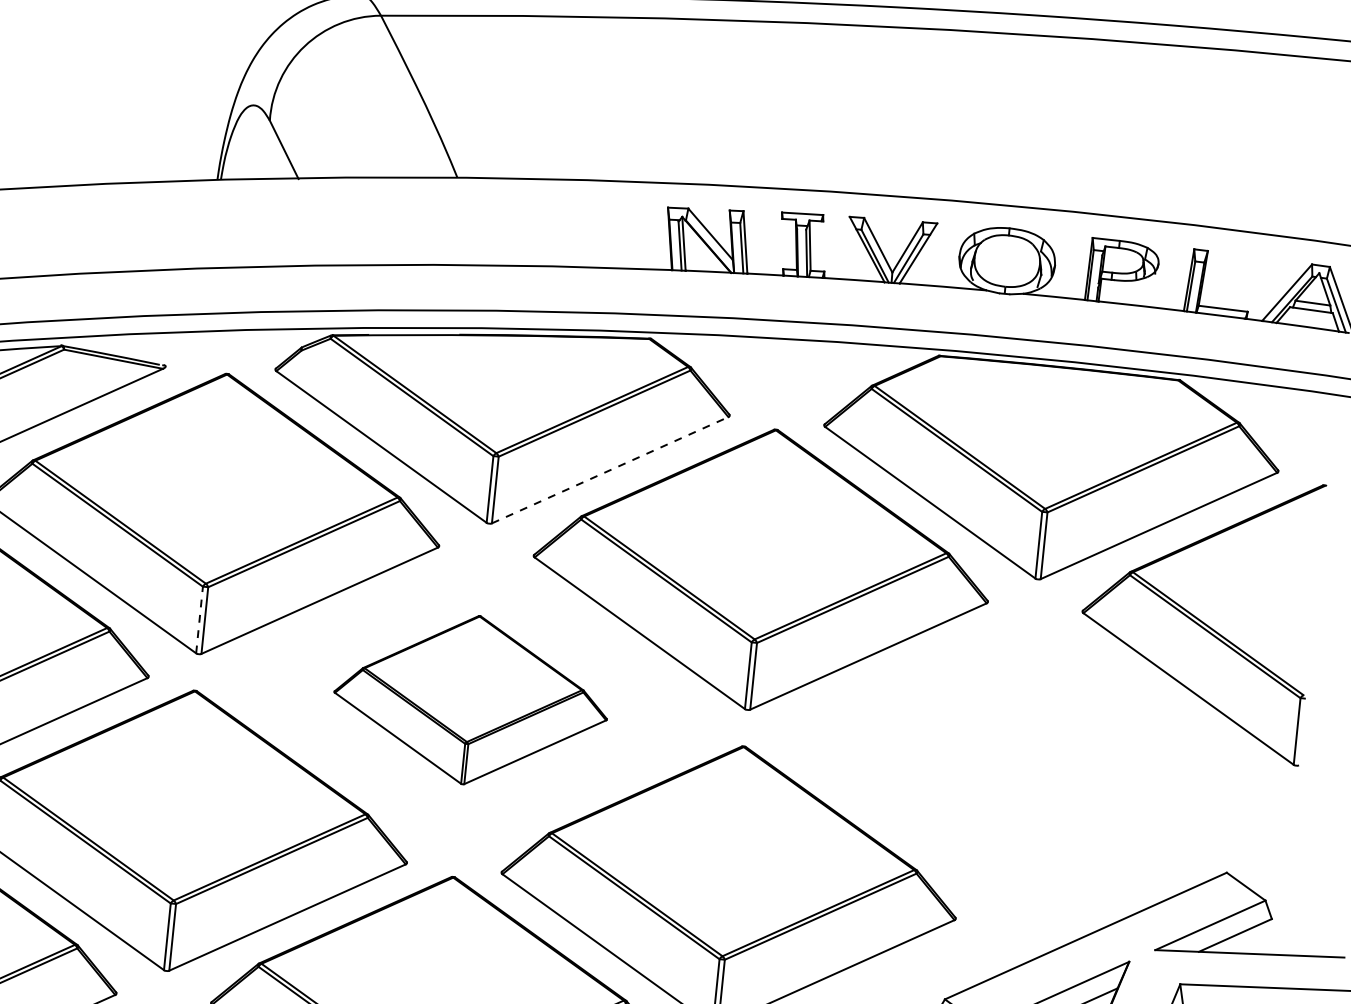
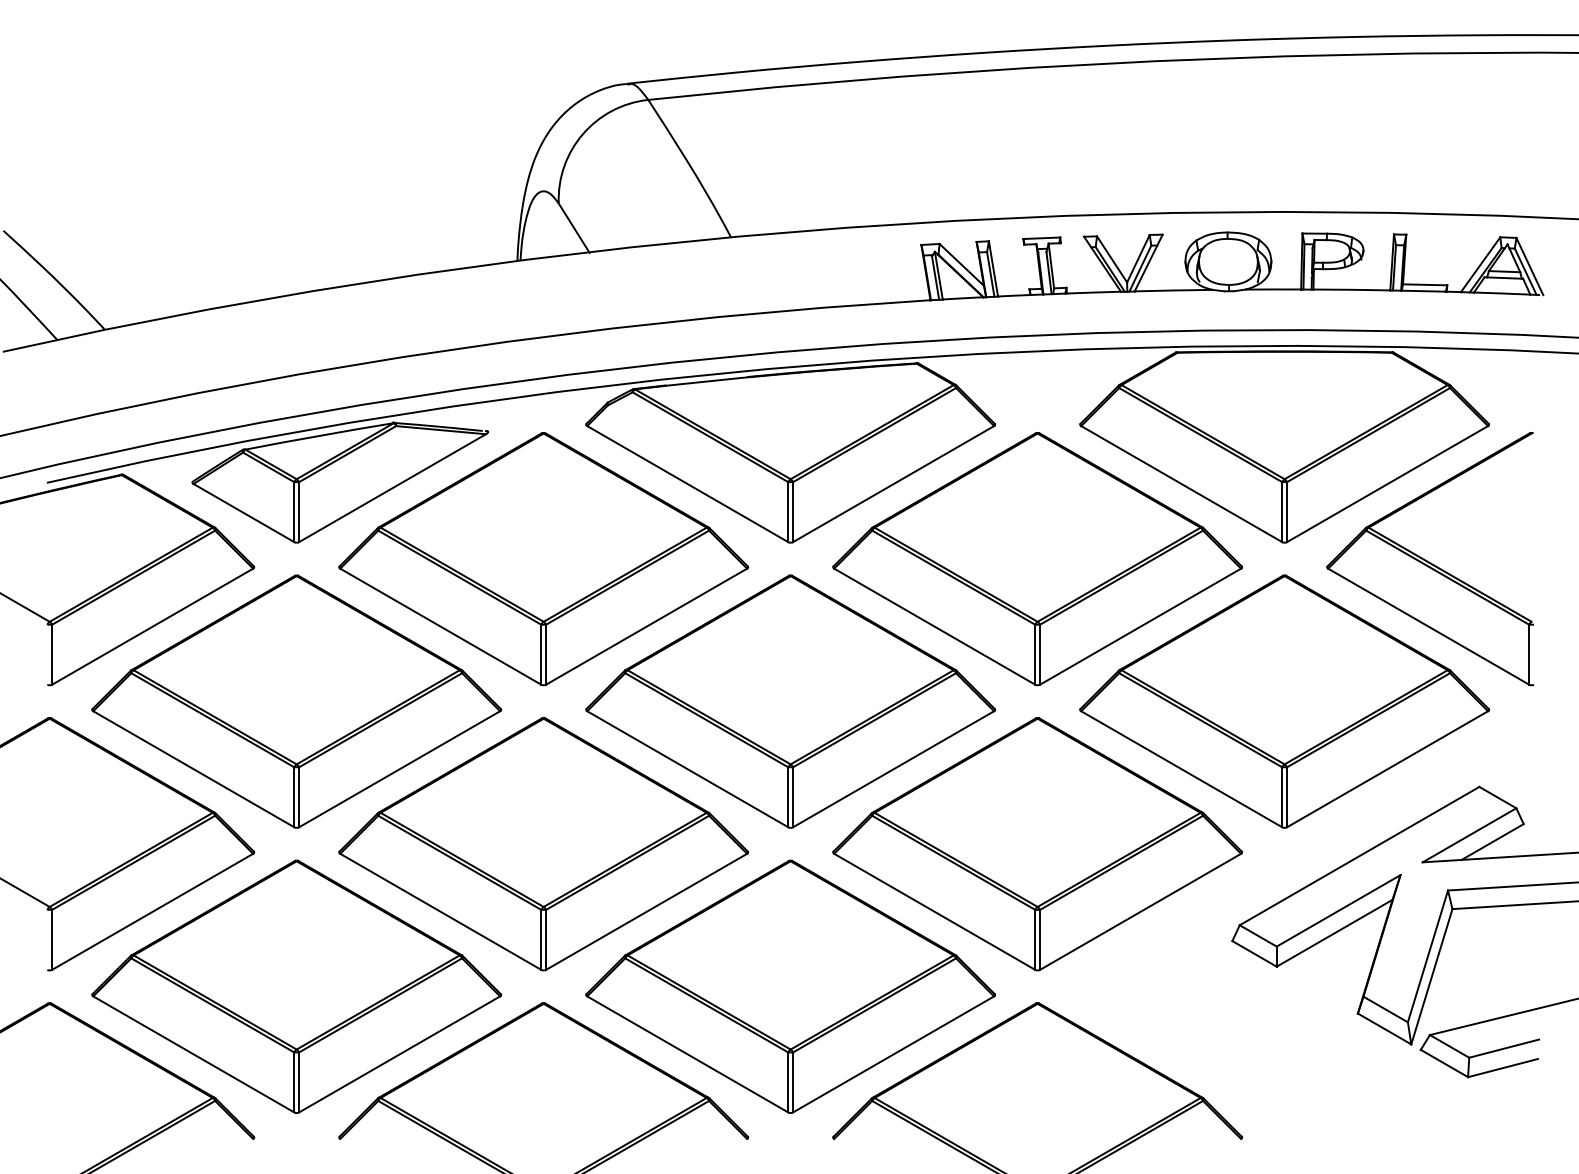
line: (611, 469) -> (894, 483), dashed -> solid
line: (199, 619) -> (541, 654), dashed -> solid
part: (471, 700) -> (790, 701), size x1.67
part: (1019, 755) -> (1284, 701), added

